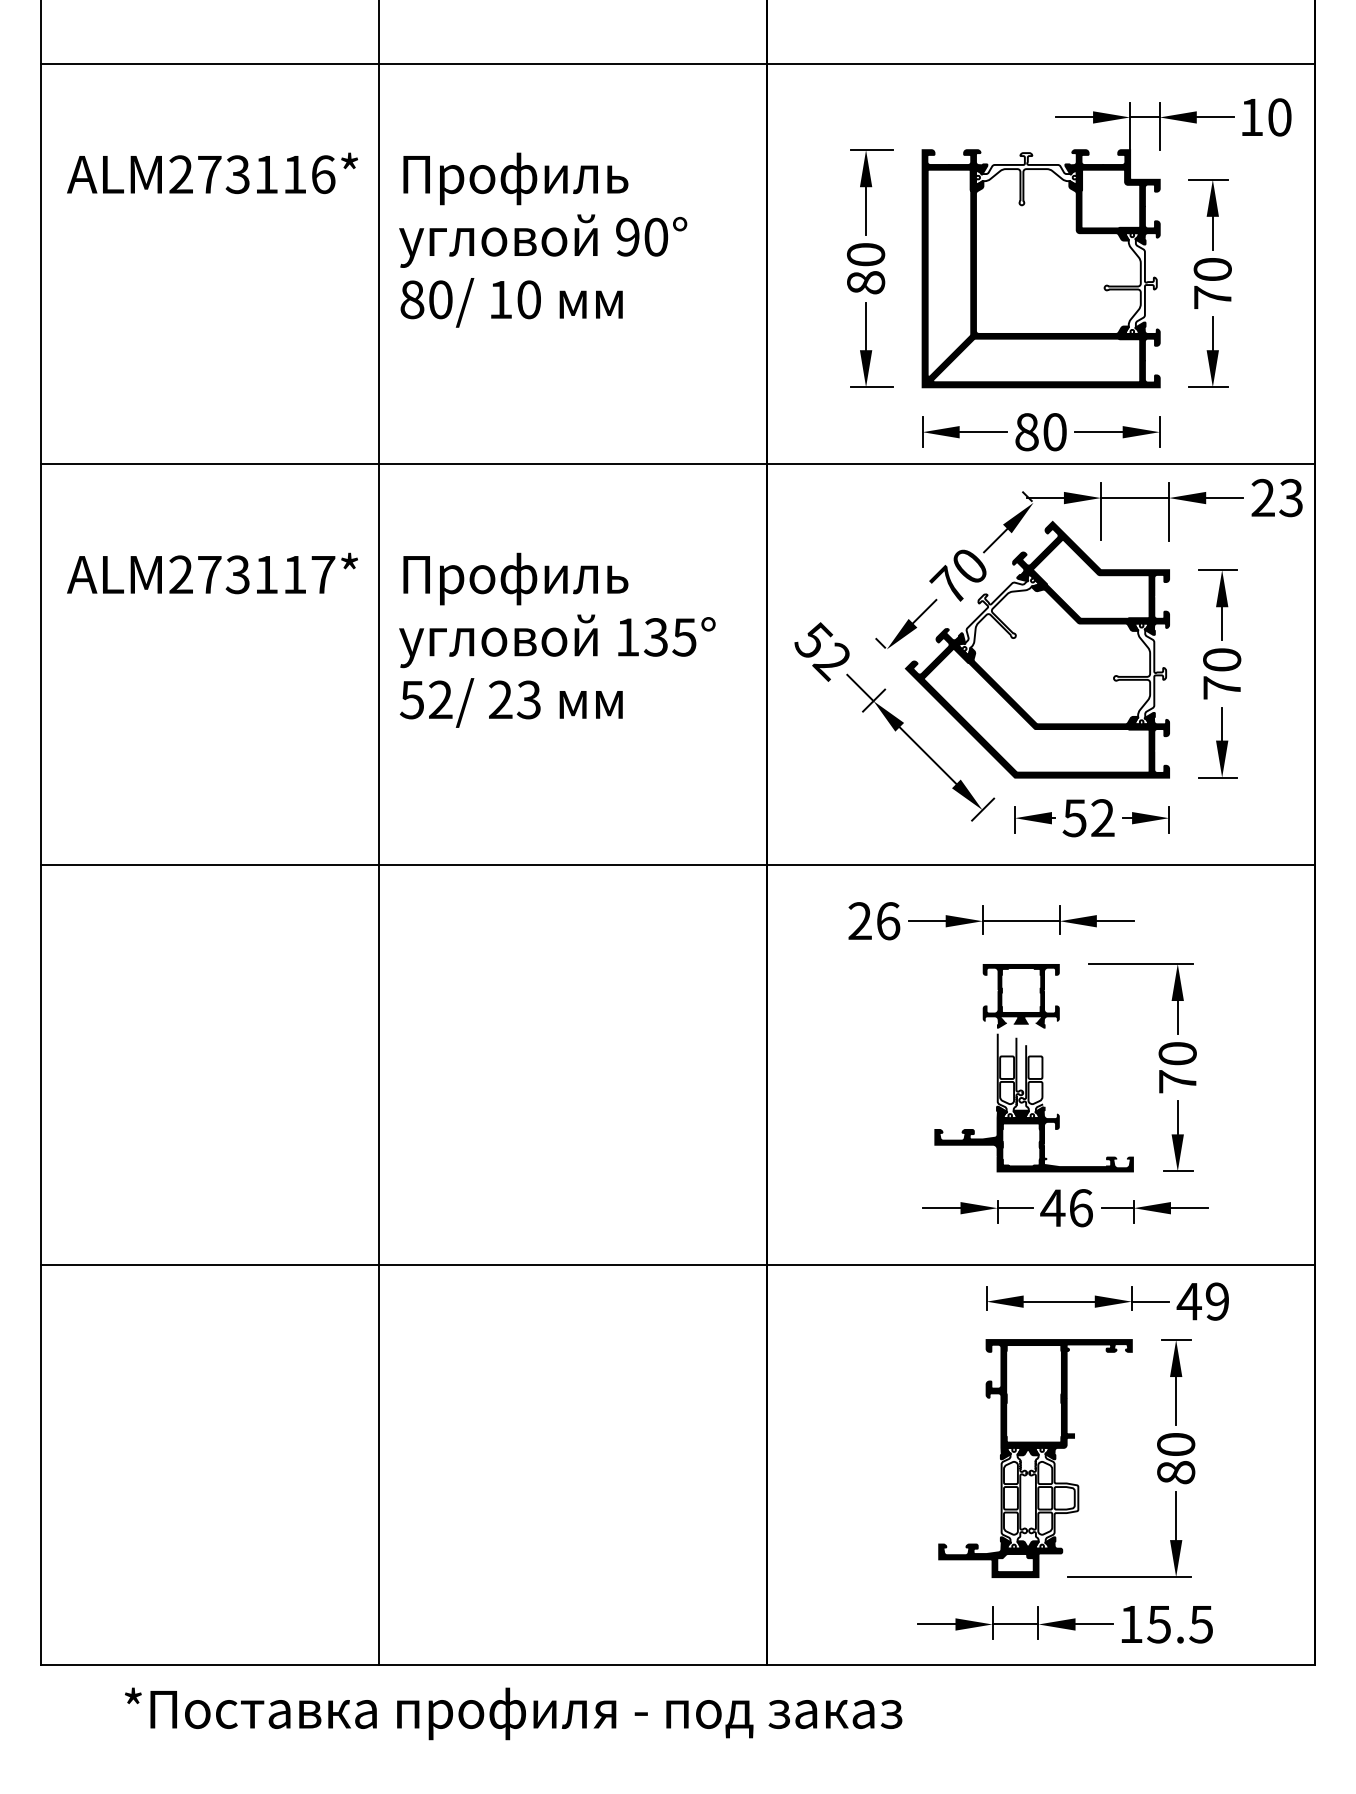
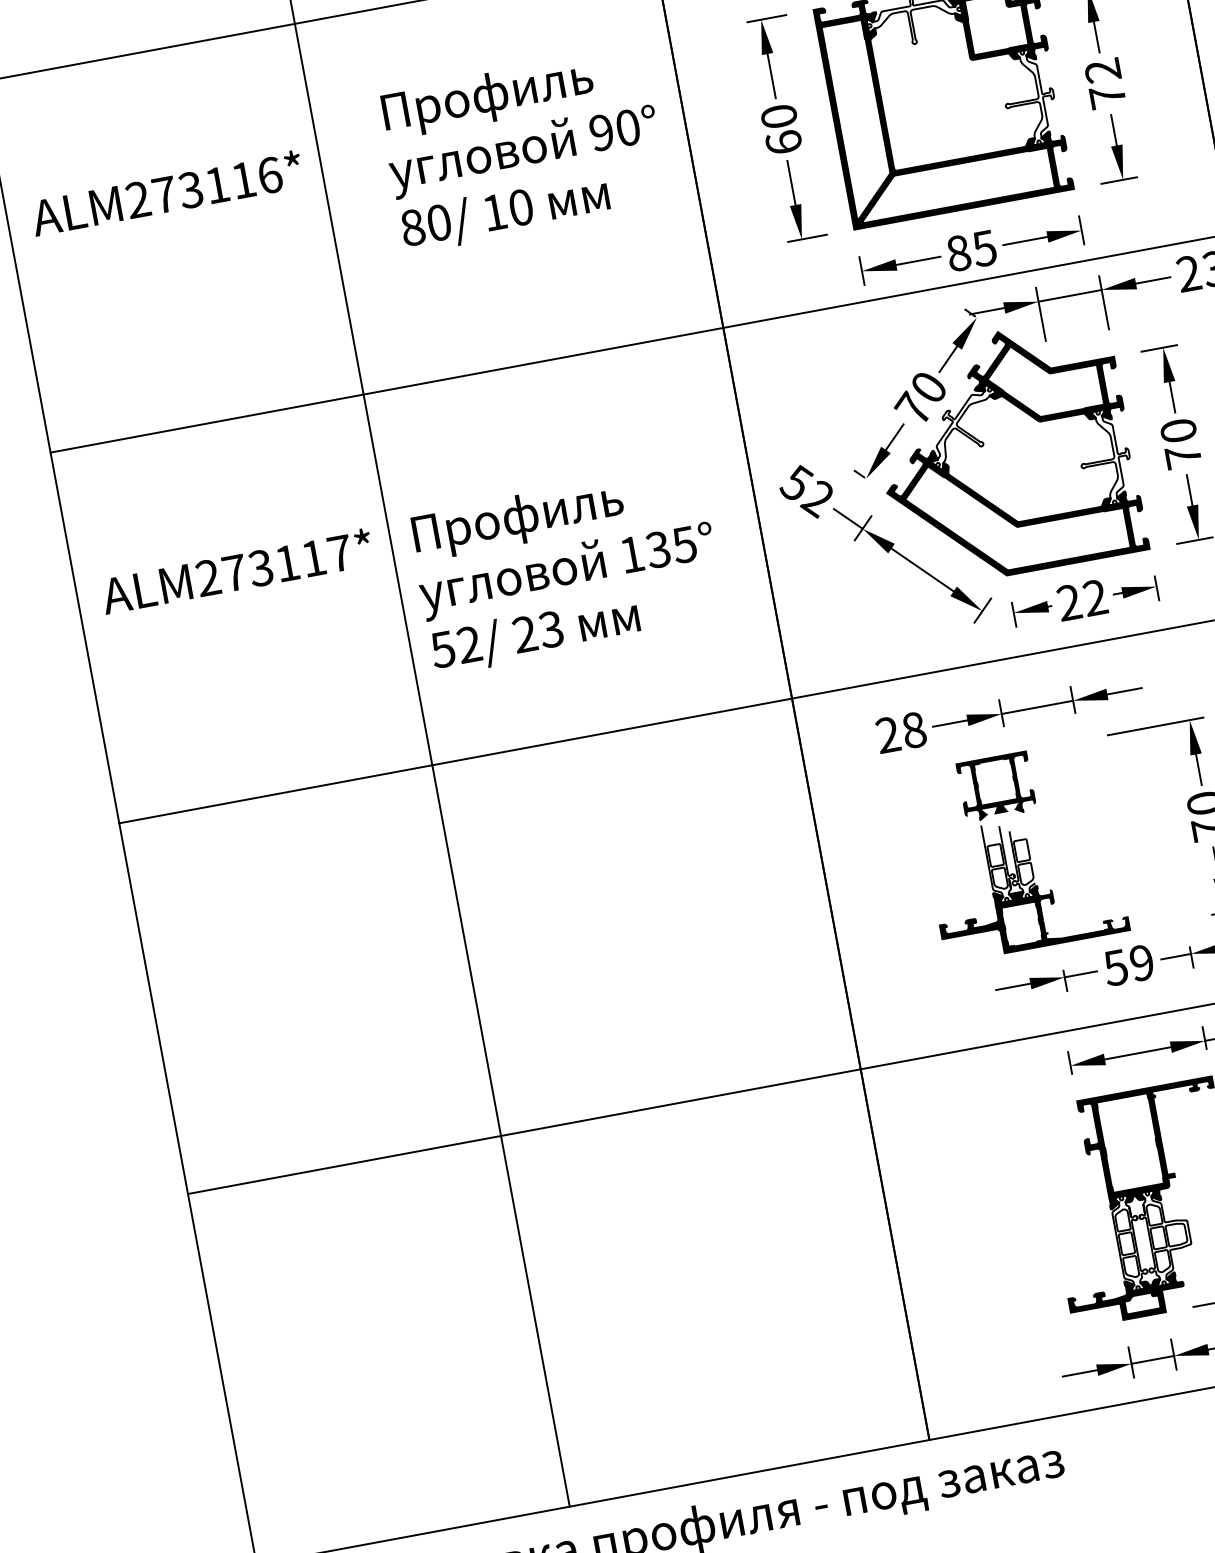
text: (212, 173) -> (167, 193), moved
text: (543, 239) -> (524, 149), moved
text: (1212, 269) -> (1102, 70), 70 -> 72
text: (866, 282) -> (784, 142), 80 -> 60
text: (1054, 432) -> (984, 248), 80 -> 85
text: (212, 573) -> (237, 571), moved
text: (557, 639) -> (567, 568), moved
text: (1074, 818) -> (1069, 603), 52 -> 22
text: (888, 921) -> (914, 730), 26 -> 28
part: (1033, 1068) -> (1020, 851), moved
text: (1066, 1208) -> (1128, 965), 46 -> 59

